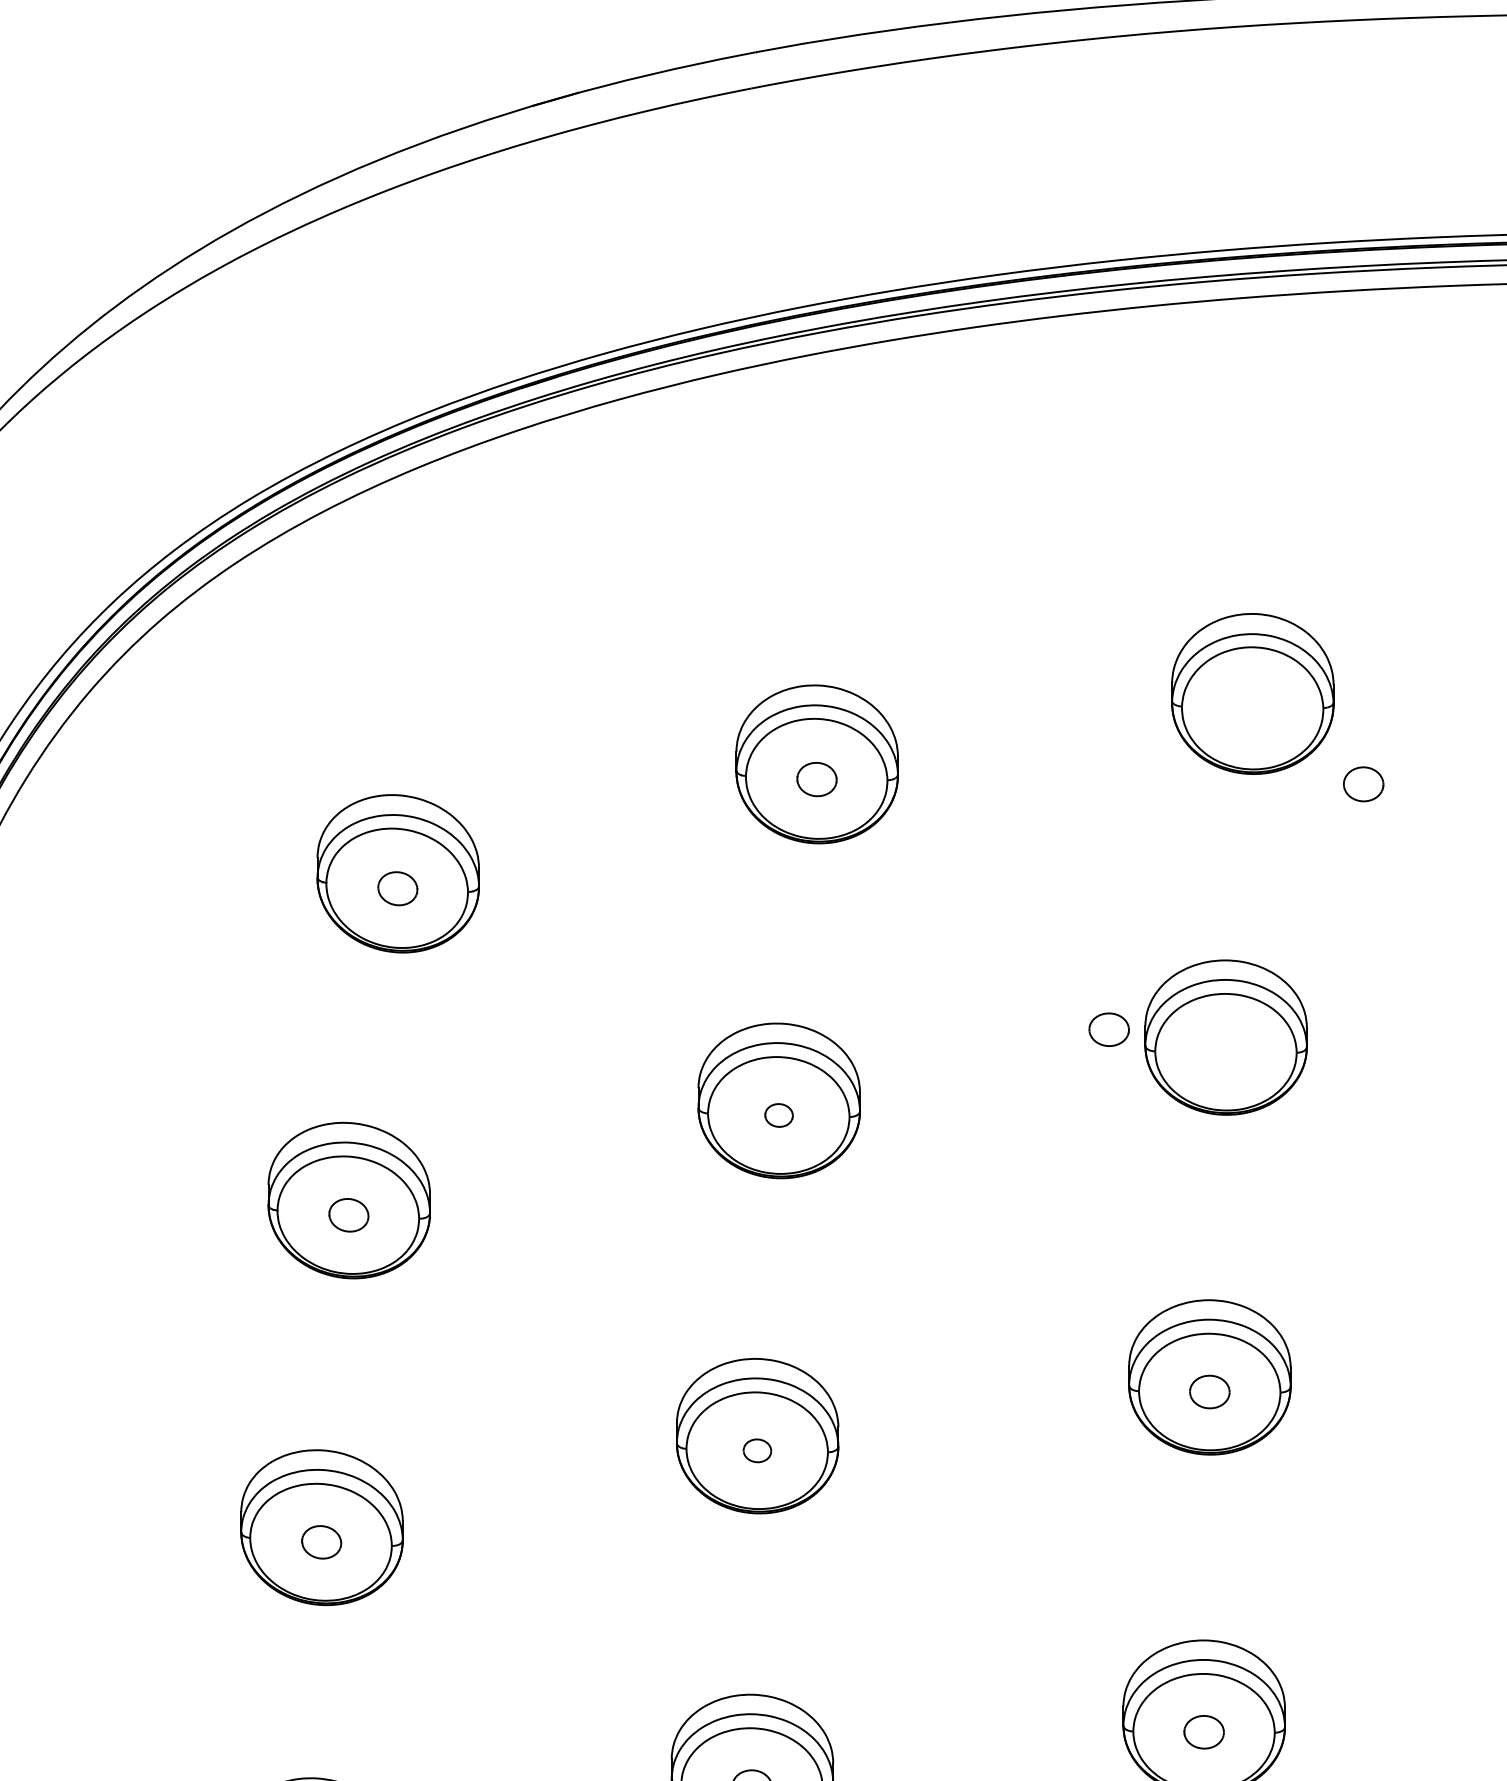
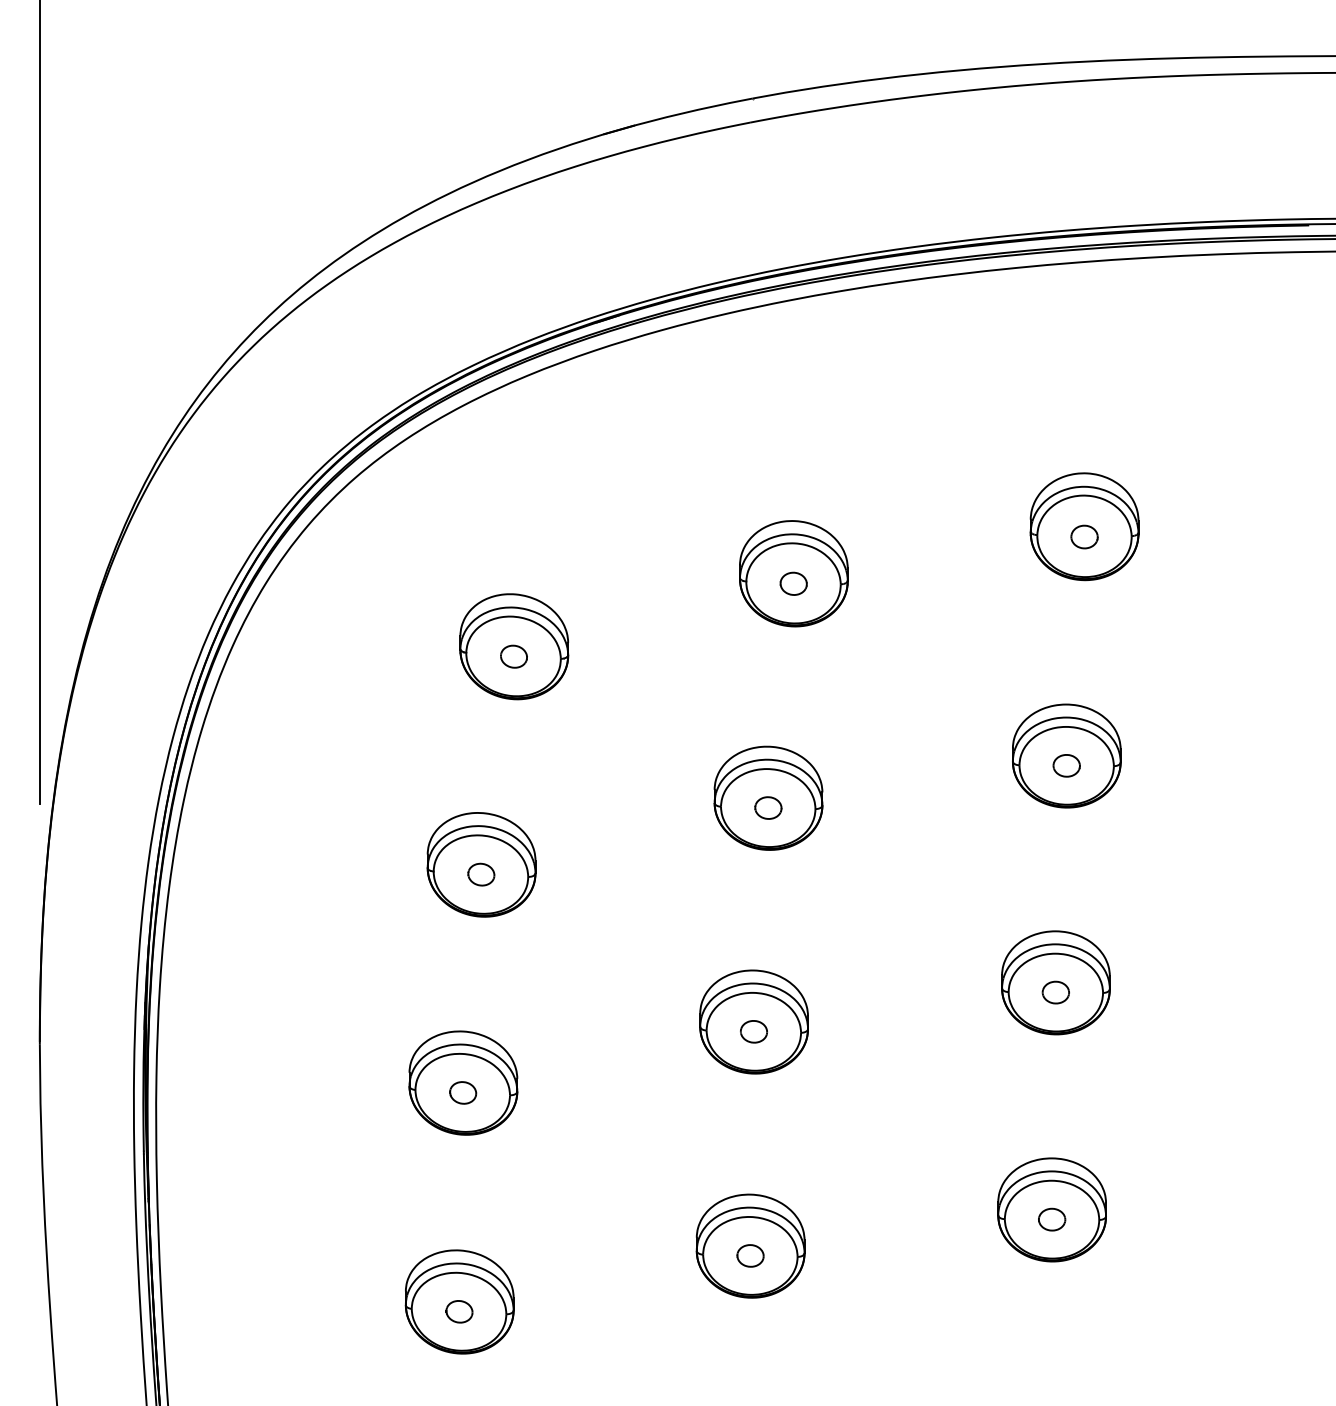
part: (1363, 783) -> (1084, 536), moved
part: (1108, 1029) -> (1066, 765), moved
part: (779, 1114) -> (768, 807), size x1.43
part: (756, 1450) -> (753, 1031), size x1.43

